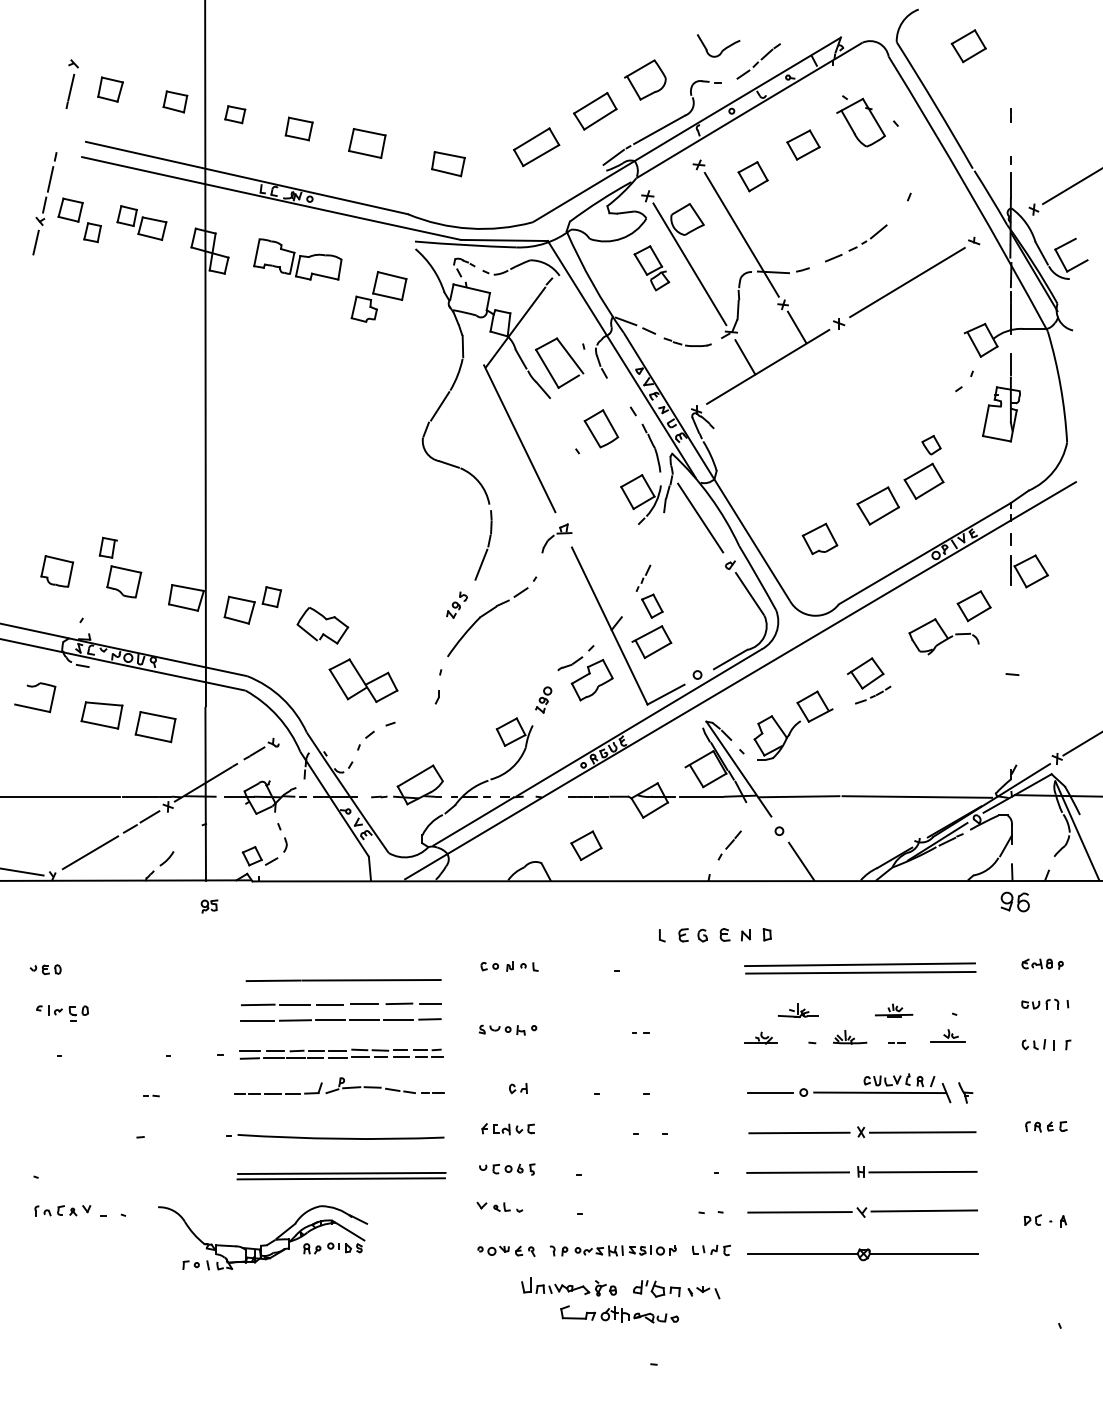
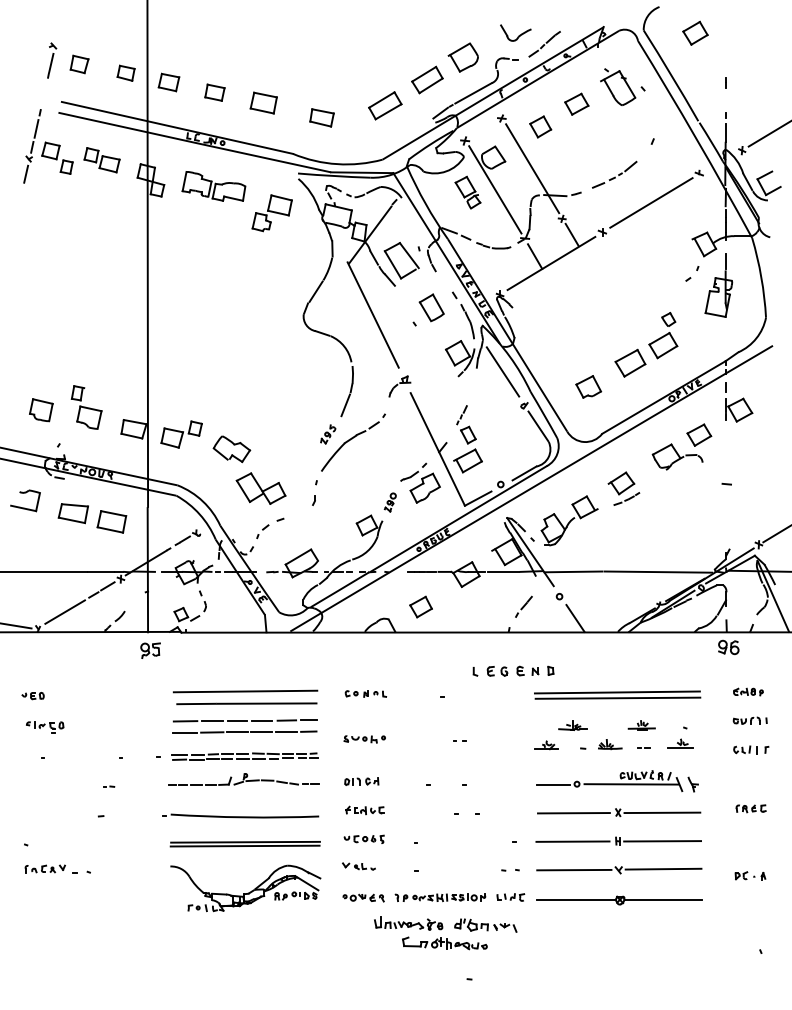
part: (235, 114) -> (169, 82), size x1.43
part: (209, 906) -> (150, 650), size x1.67
line: (341, 963) -> (245, 691), added
part: (490, 1088) -> (352, 781), added
part: (263, 1244) -> (246, 893), moved

